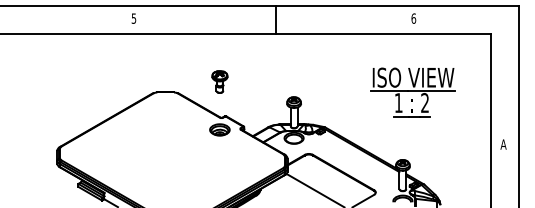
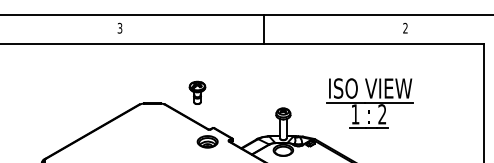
text: (134, 17) -> (120, 27), 5 -> 3
text: (413, 18) -> (405, 28), 6 -> 2
part: (219, 81) -> (197, 92), moved
part: (412, 92) -> (369, 103), moved

